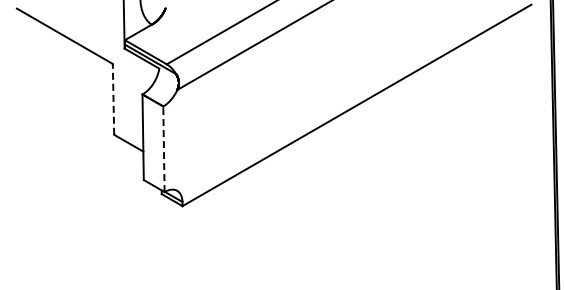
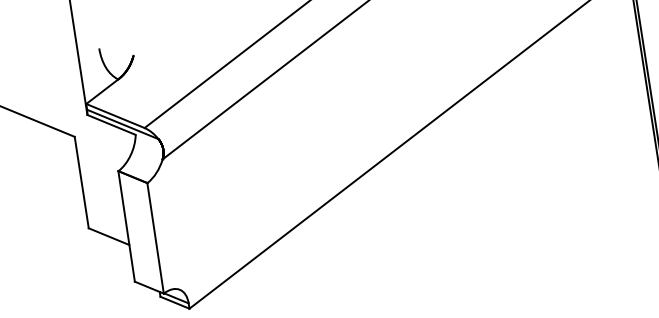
line: (113, 98) -> (81, 181), dashed -> solid
line: (163, 149) -> (155, 238), dashed -> solid

